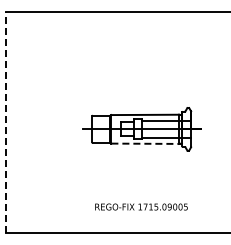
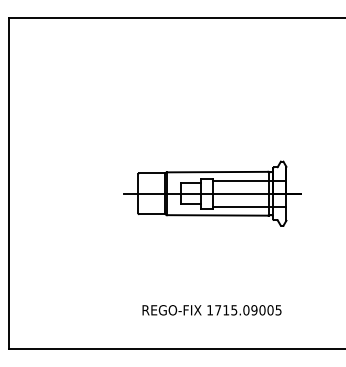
line: (6, 122) -> (9, 183), dashed -> solid
line: (145, 143) -> (217, 214), dashed -> solid

